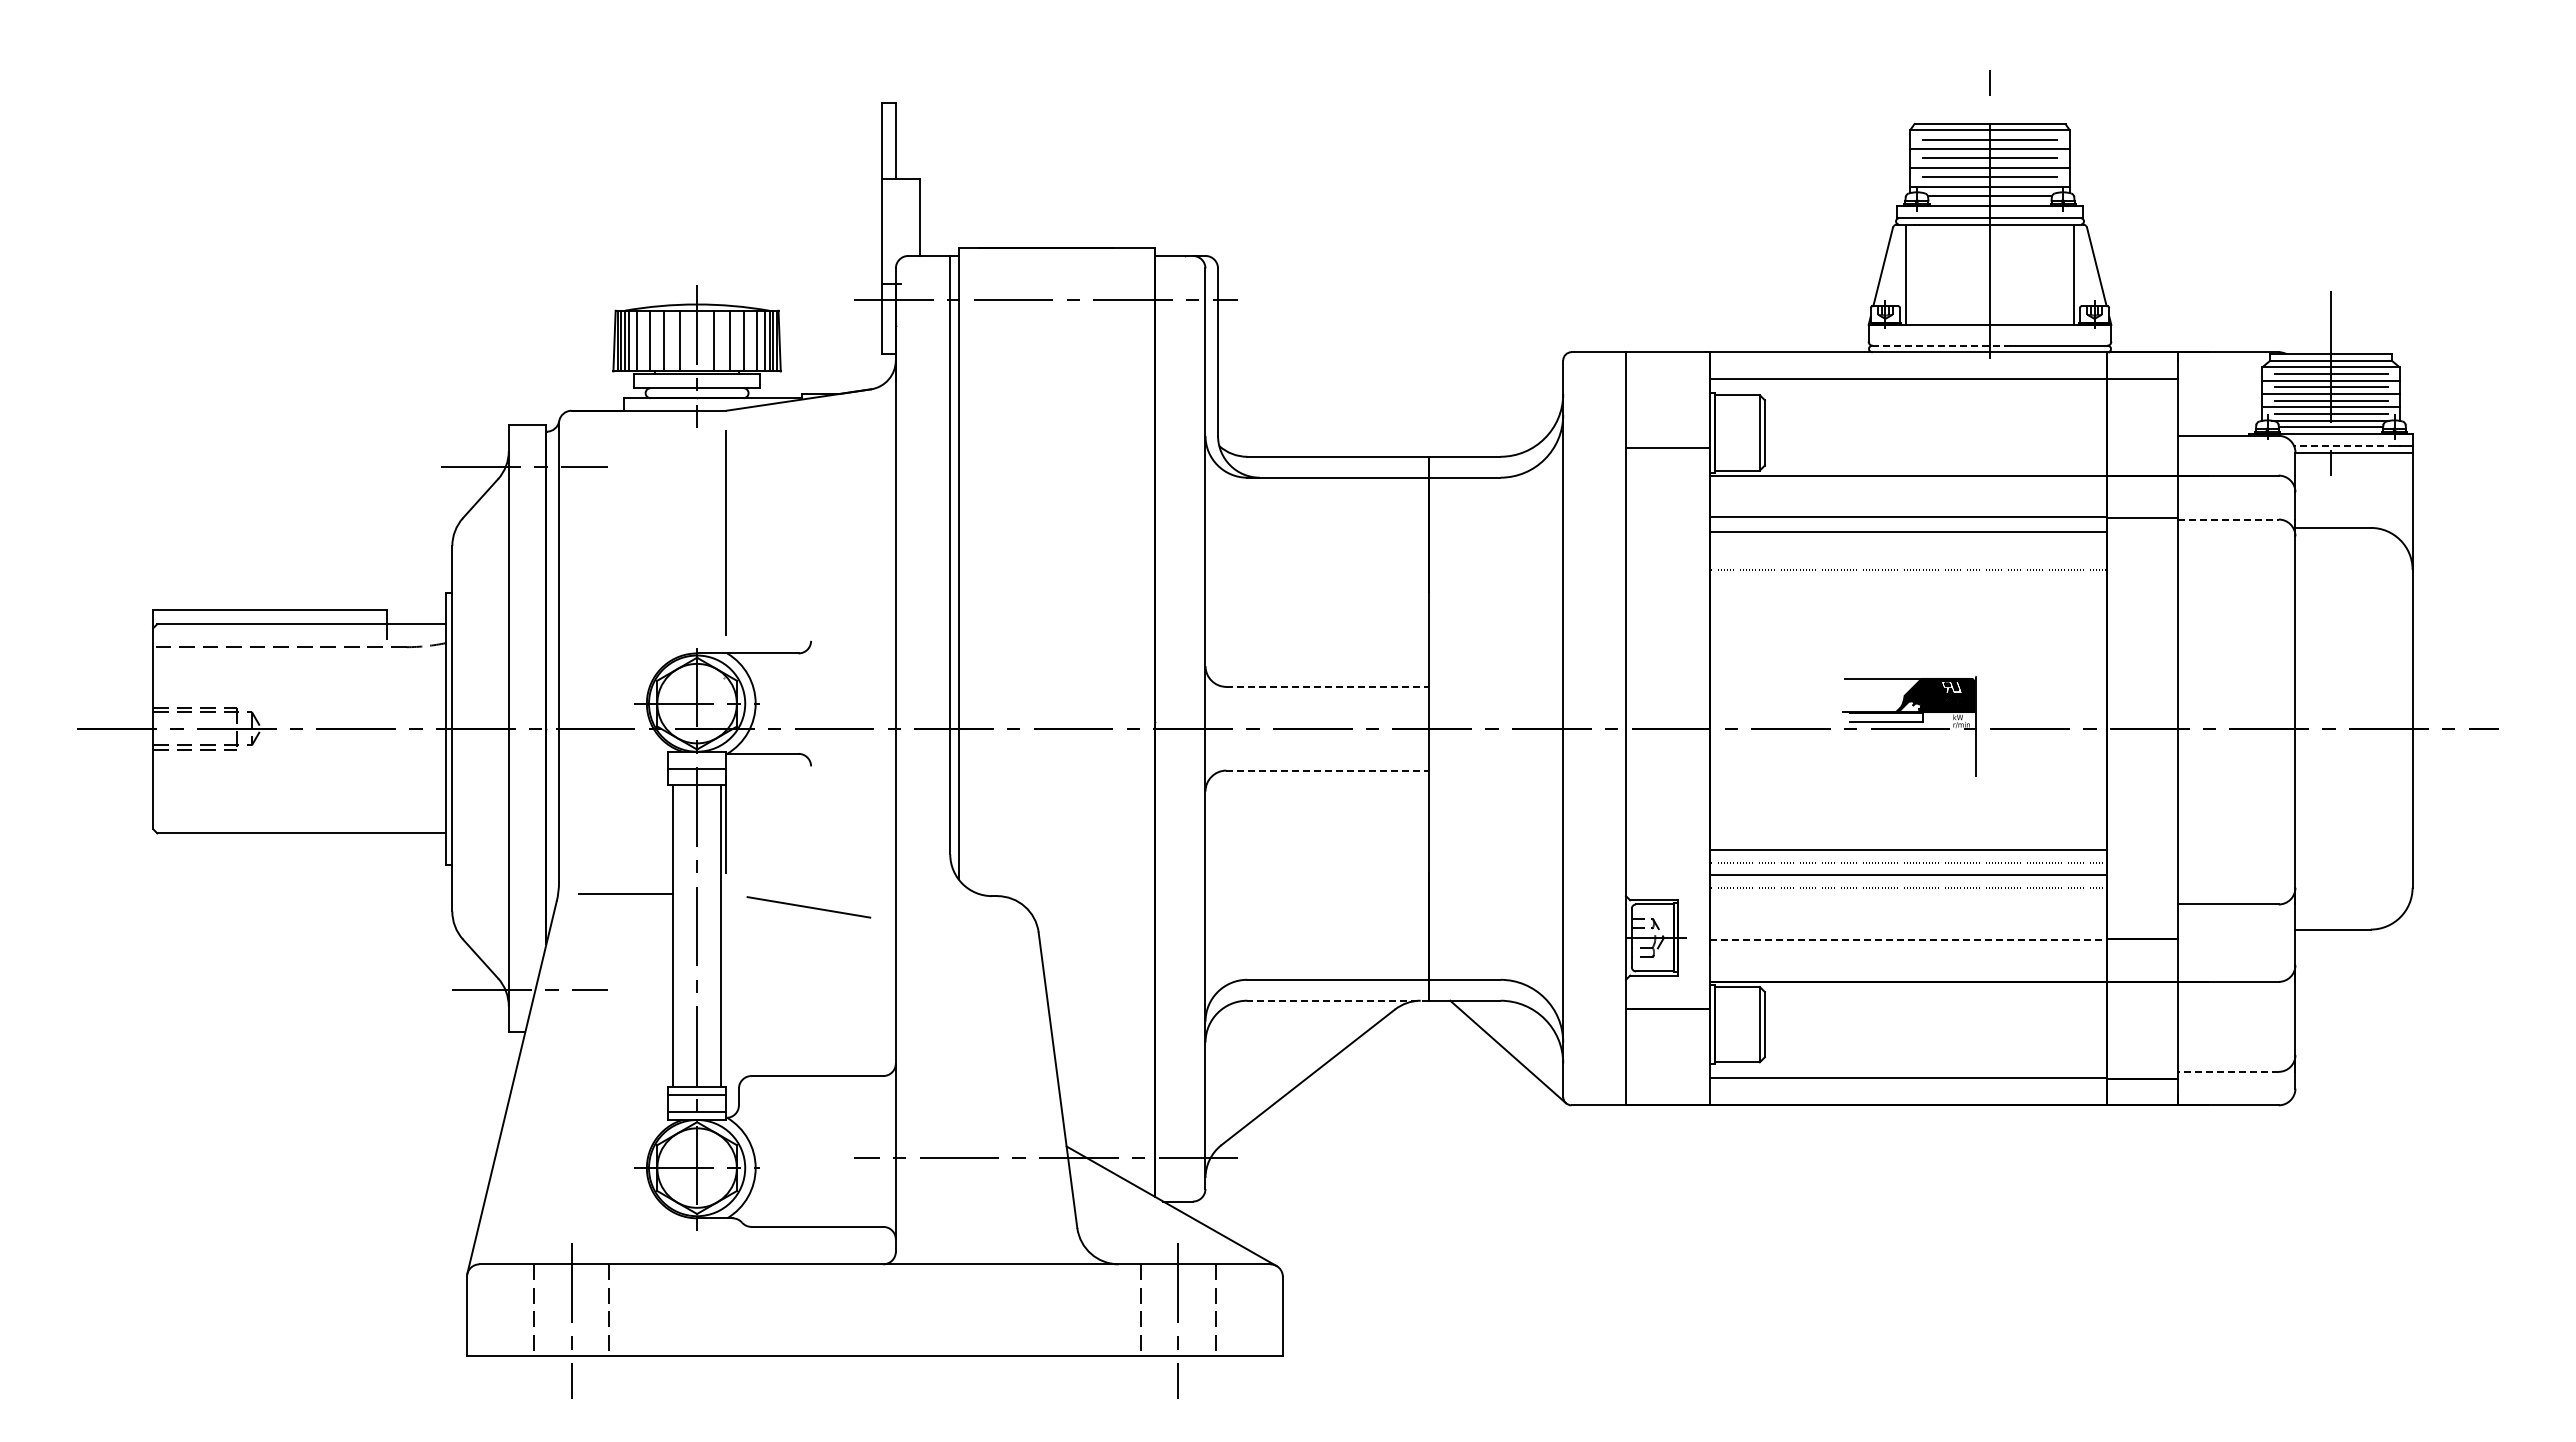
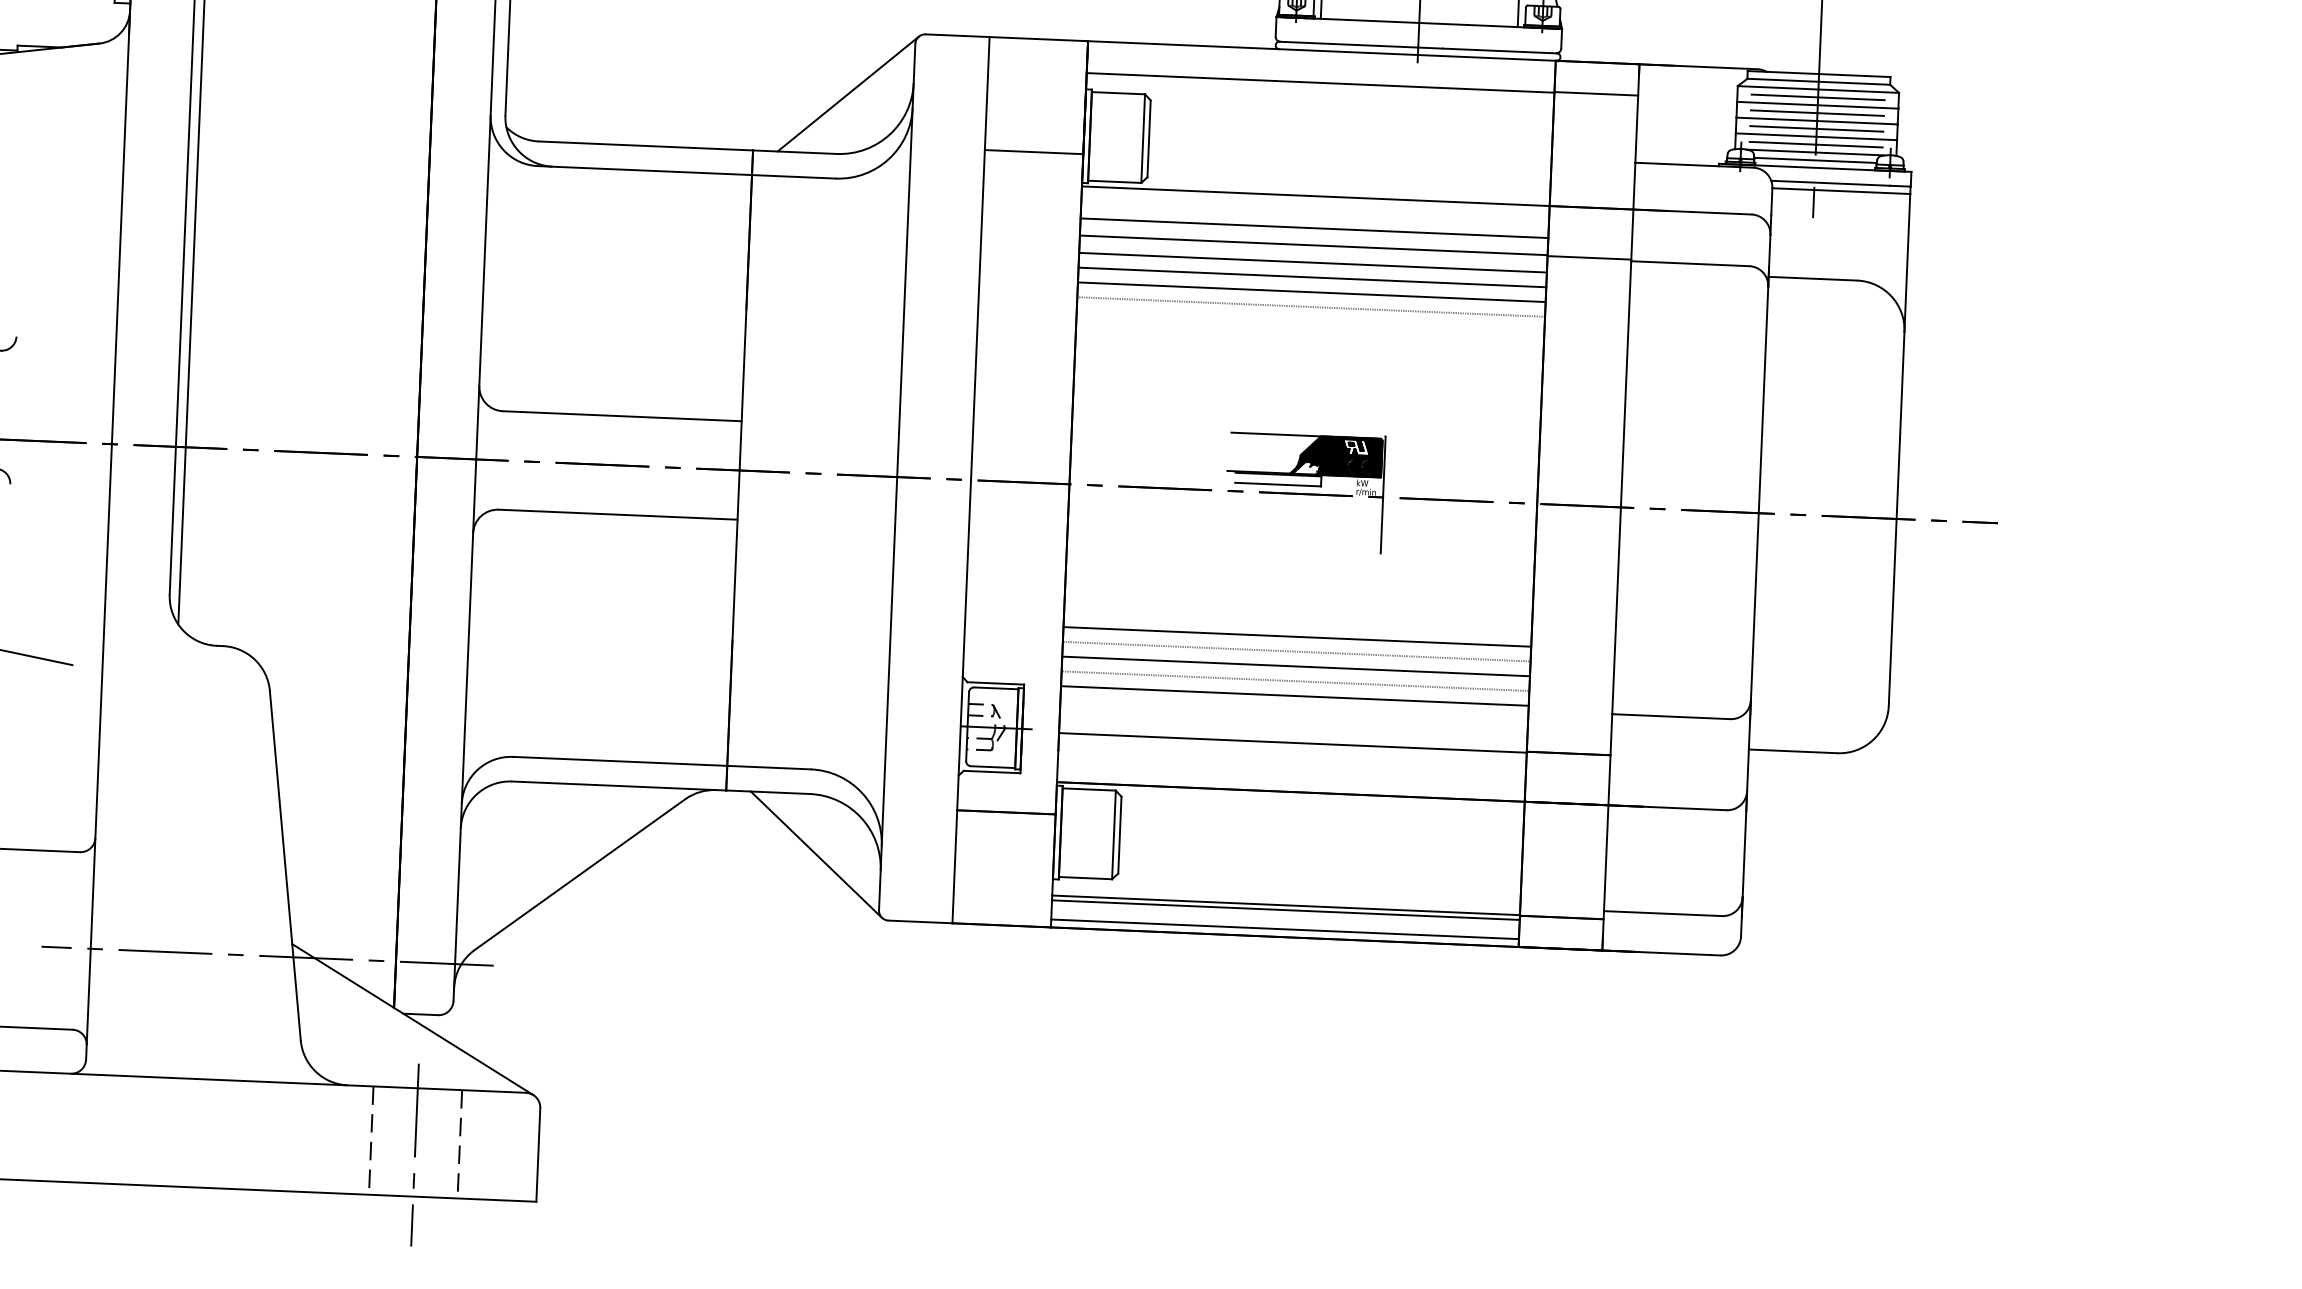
line: (1941, 345) -> (1361, 44), dashed -> solid
line: (1508, 405) -> (848, 94), added
line: (2344, 446) -> (1830, 183), dashed -> solid
line: (1908, 502) -> (1314, 227), added
line: (2229, 519) -> (1691, 263), dashed -> solid
line: (1908, 544) -> (1312, 277), added
line: (1908, 557) -> (1311, 292), added
line: (1328, 686) -> (623, 415), dashed -> solid
line: (1328, 770) -> (618, 514), dashed -> solid
line: (1908, 900) -> (1294, 696), added
line: (1908, 940) -> (1293, 743), dashed -> solid
line: (1337, 1000) -> (618, 785), dashed -> solid
line: (2228, 1071) -> (1663, 913), dashed -> solid
line: (1908, 1082) -> (1286, 910), added
line: (1908, 1098) -> (1285, 929), added

